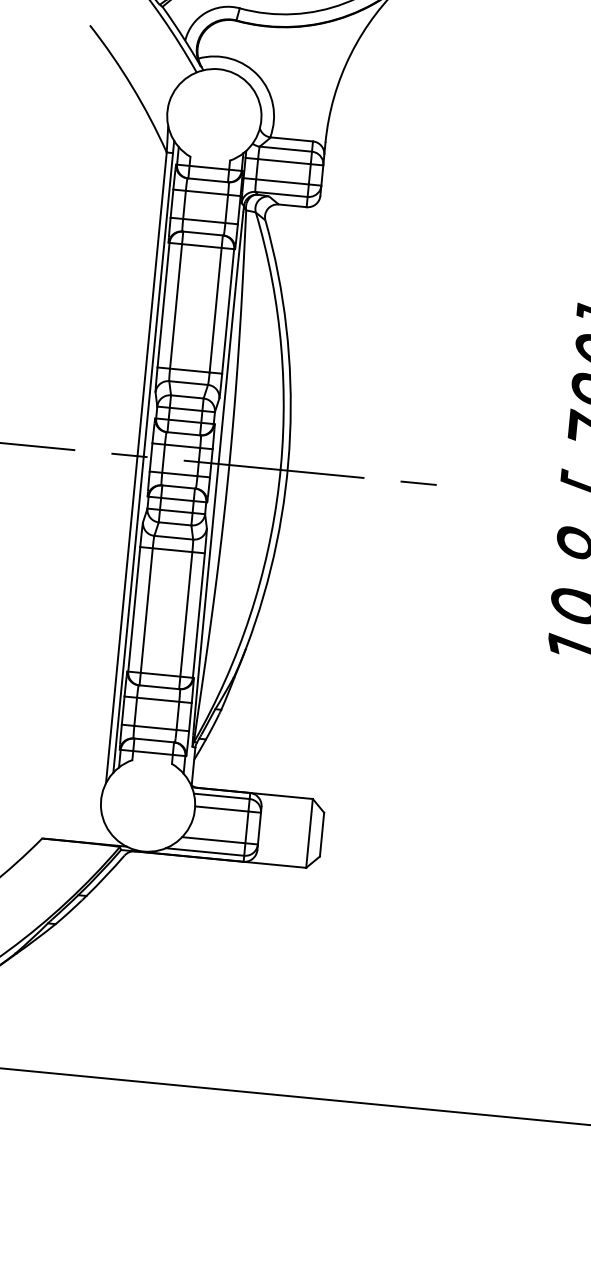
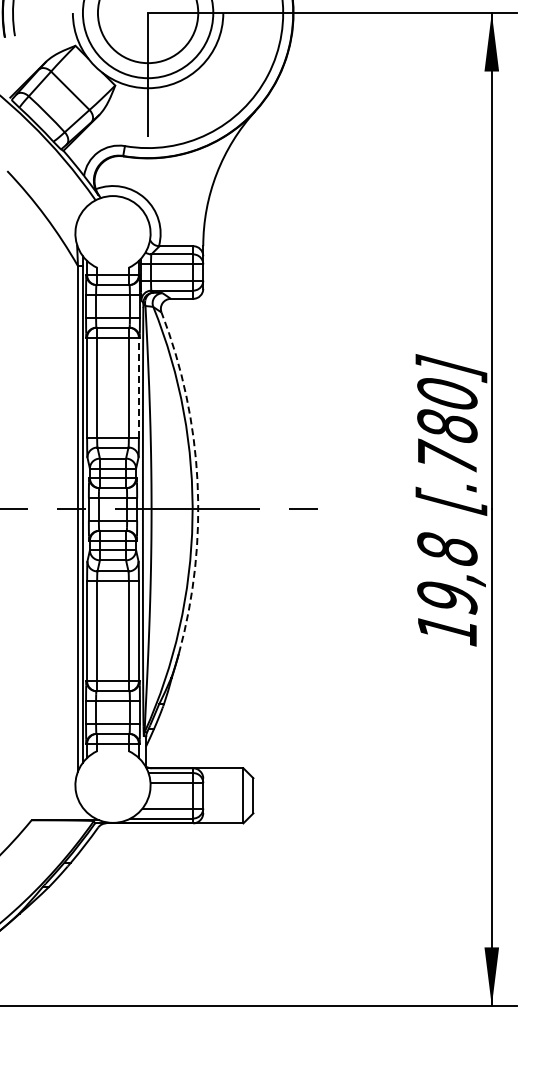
line: (227, 311) -> (138, 387), solid -> dashed
arc: (290, 435) -> (197, 481), solid -> dashed

